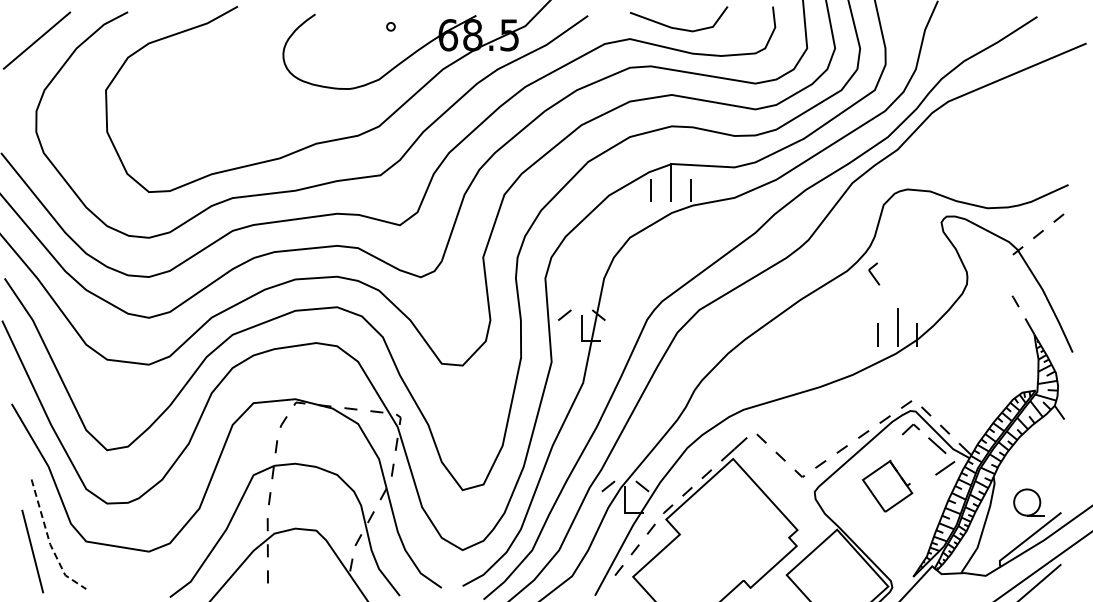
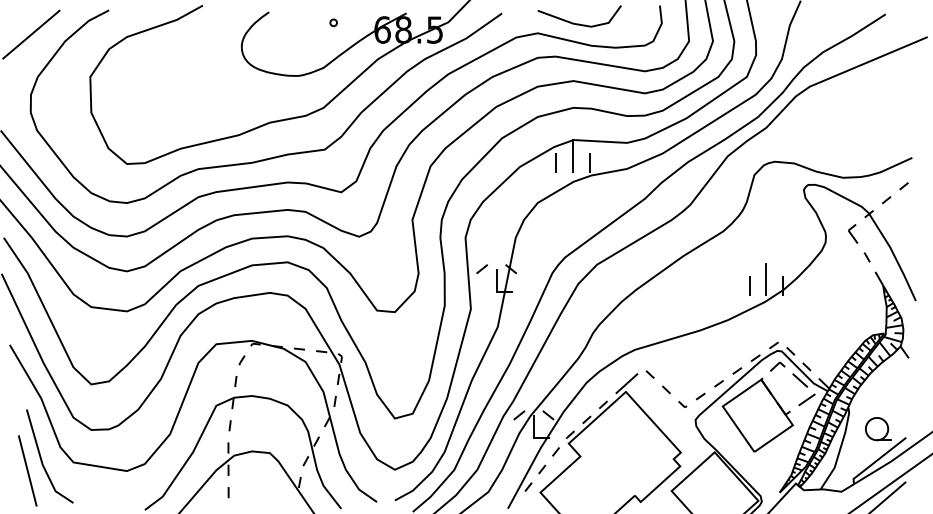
part: (874, 273) -> (853, 233), moved
part: (887, 485) -> (757, 414), size x1.67
line: (49, 542) -> (42, 463), dashed -> solid

